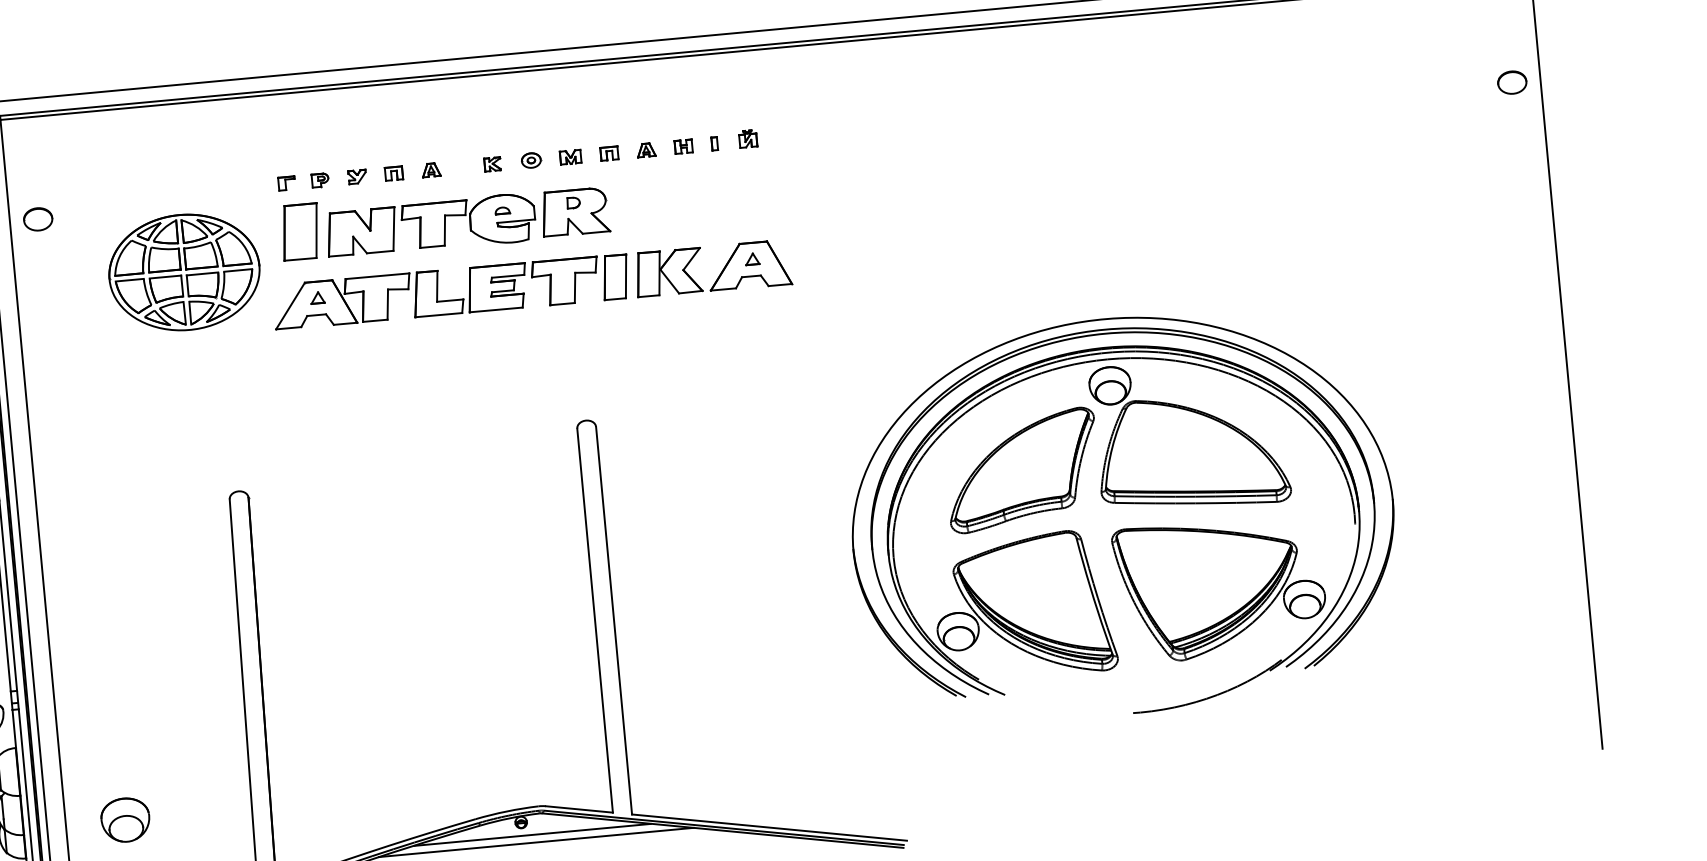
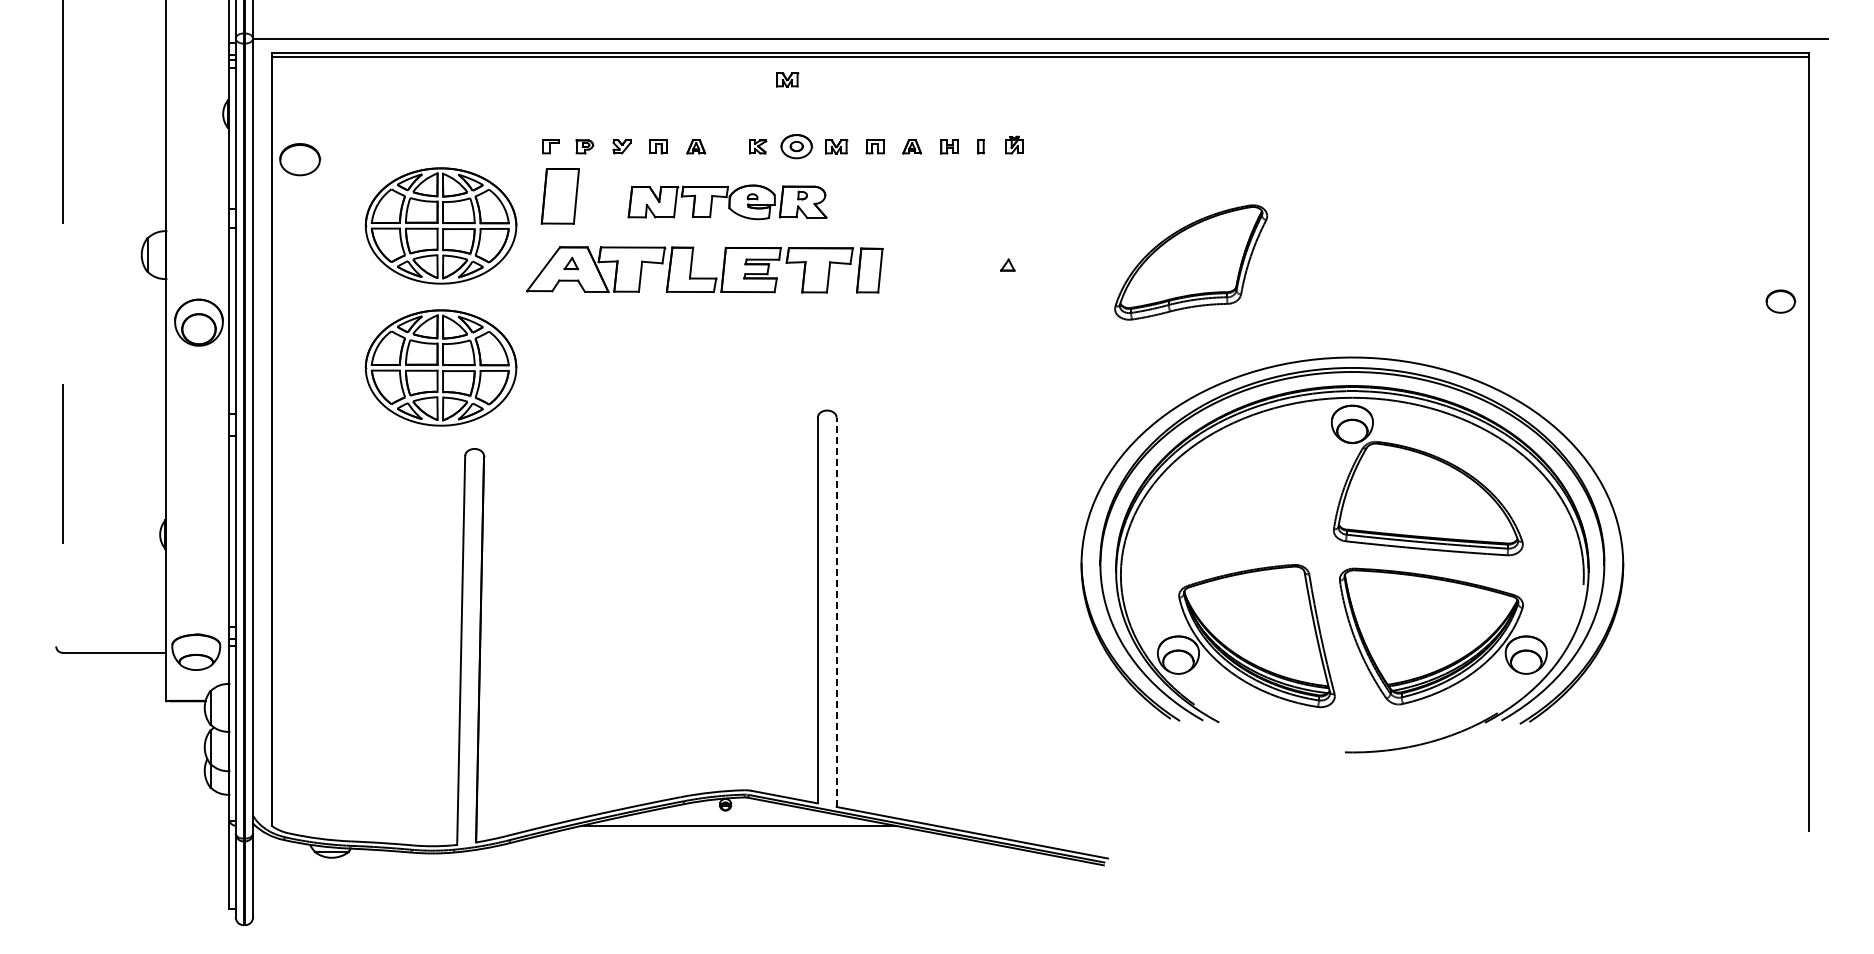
part: (1512, 82) -> (1780, 301), moved
part: (515, 94) -> (787, 79), added
part: (531, 160) -> (796, 146), size x1.6
part: (38, 219) -> (300, 159), size x1.4
part: (467, 222) -> (727, 202), size x0.7
part: (719, 274) -> (973, 277), removed
part: (196, 413) -> (440, 367), added
part: (1022, 470) -> (1191, 262), moved
line: (613, 620) -> (836, 612), solid -> dashed
part: (125, 819) -> (331, 765), removed
line: (532, 835) -> (735, 818), removed

